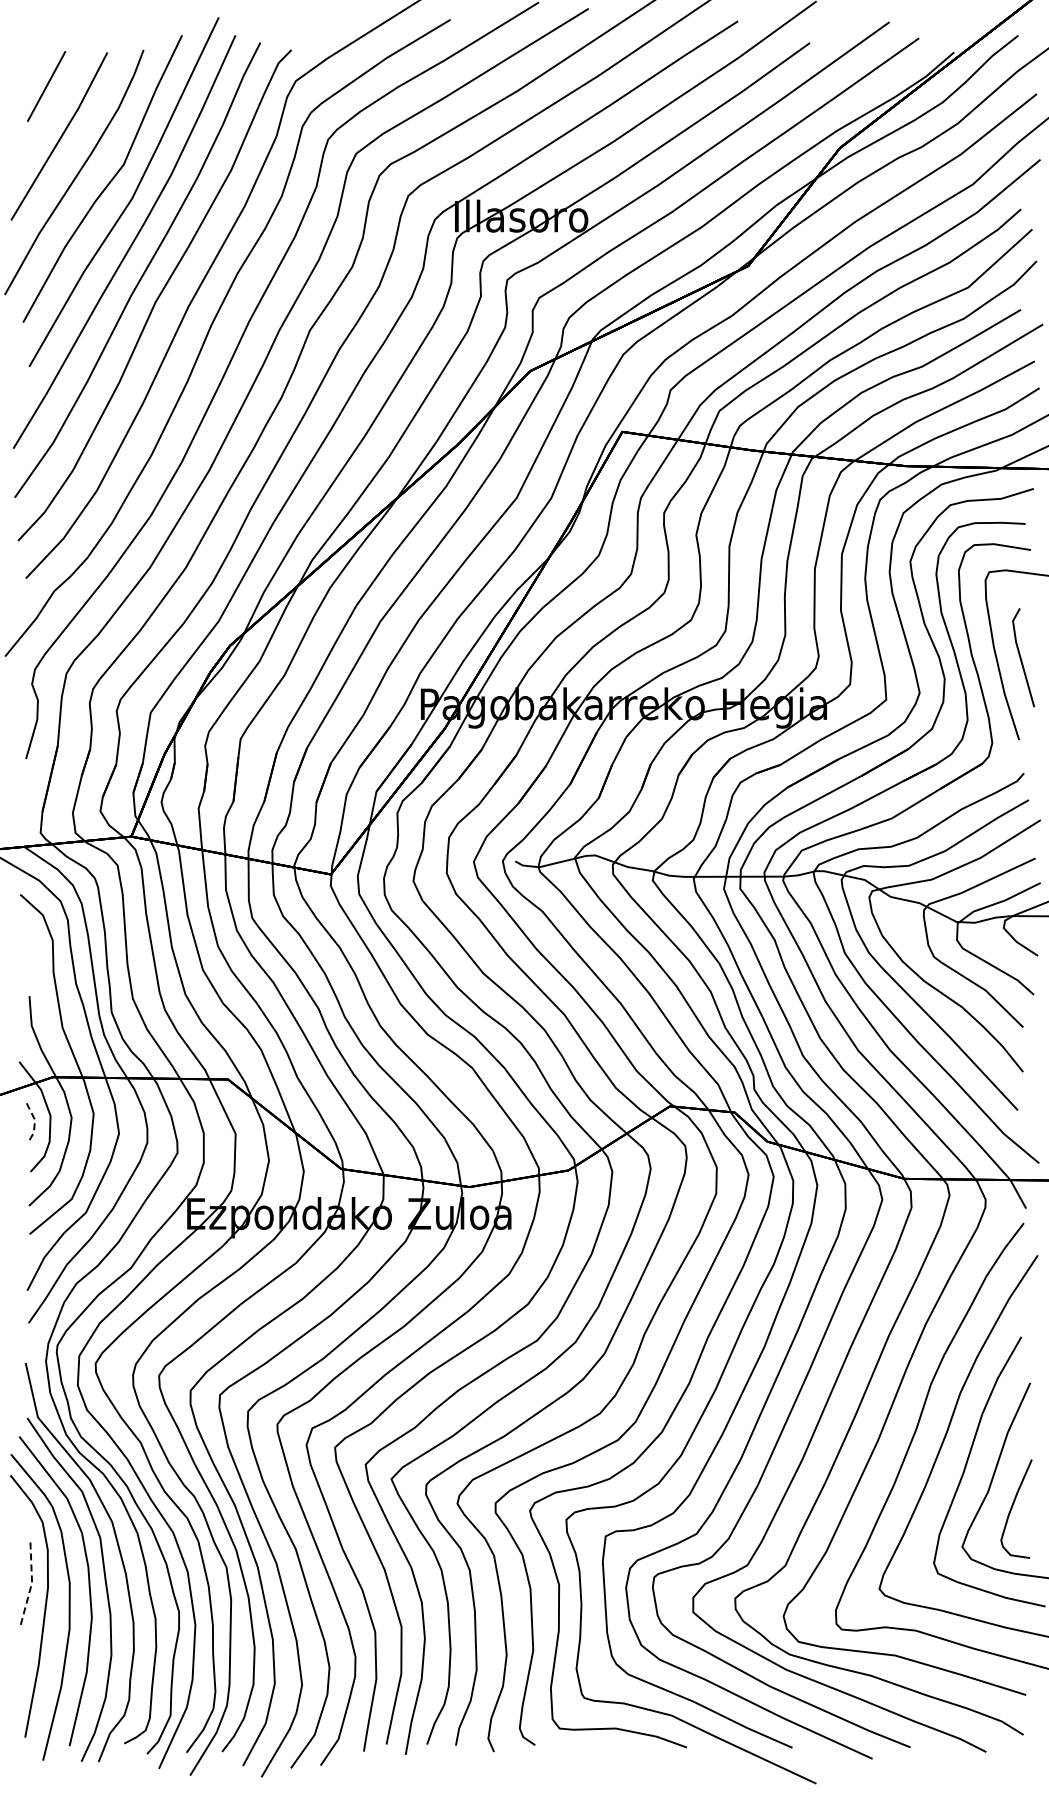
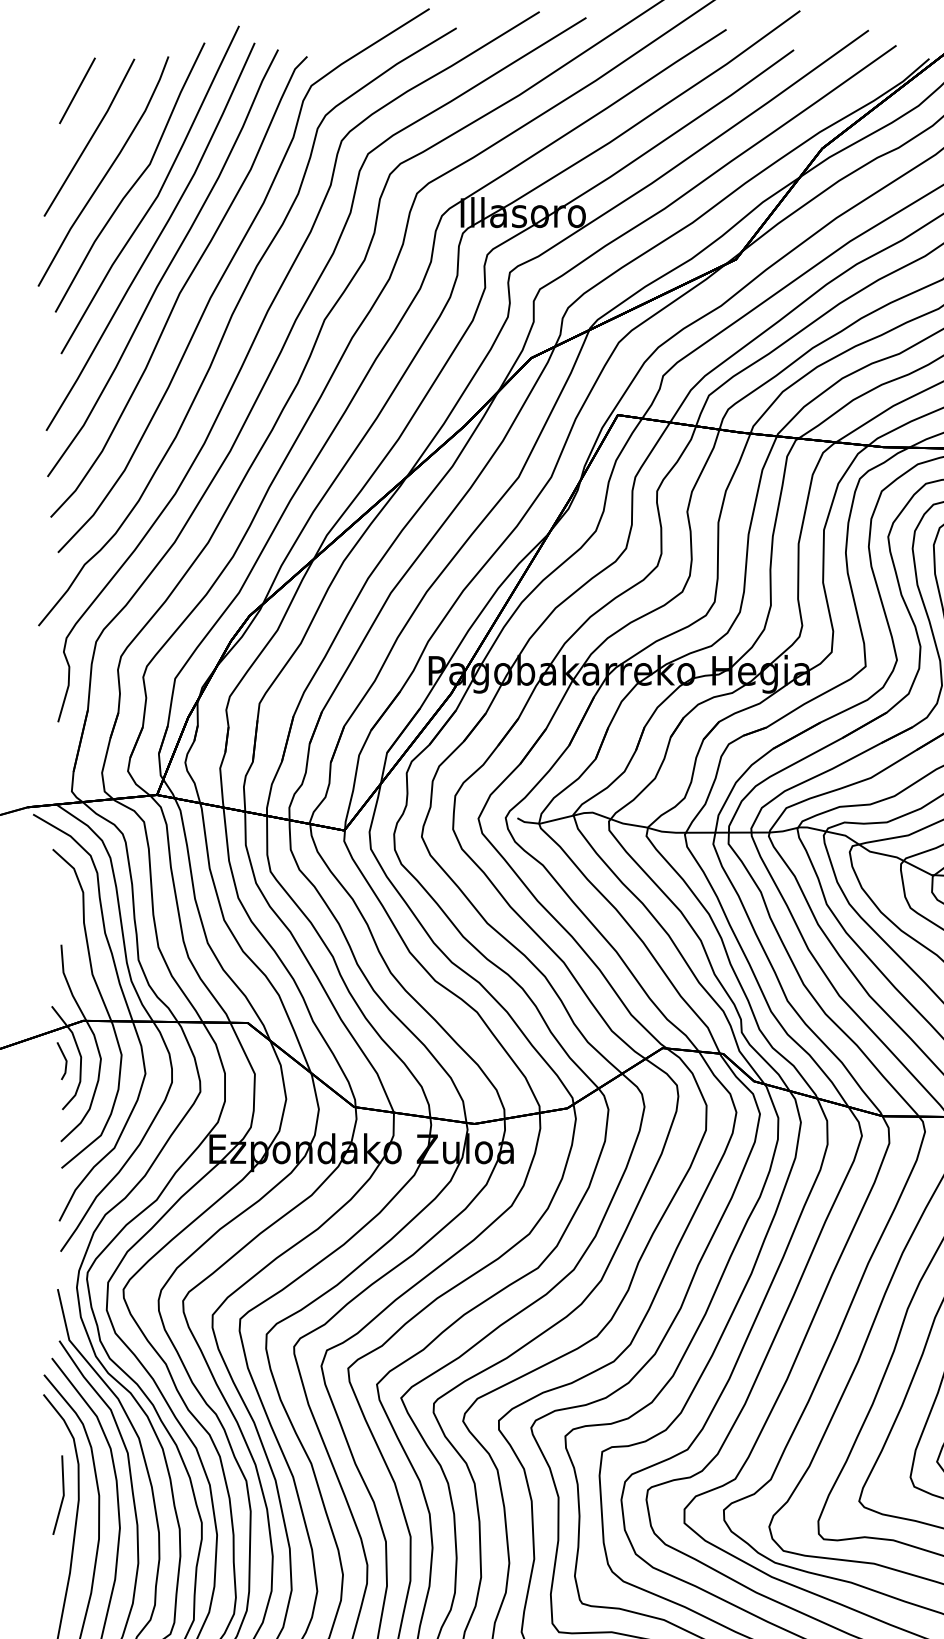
line: (35, 1120) -> (67, 1061), dashed -> solid
line: (32, 1582) -> (64, 1495), dashed -> solid

